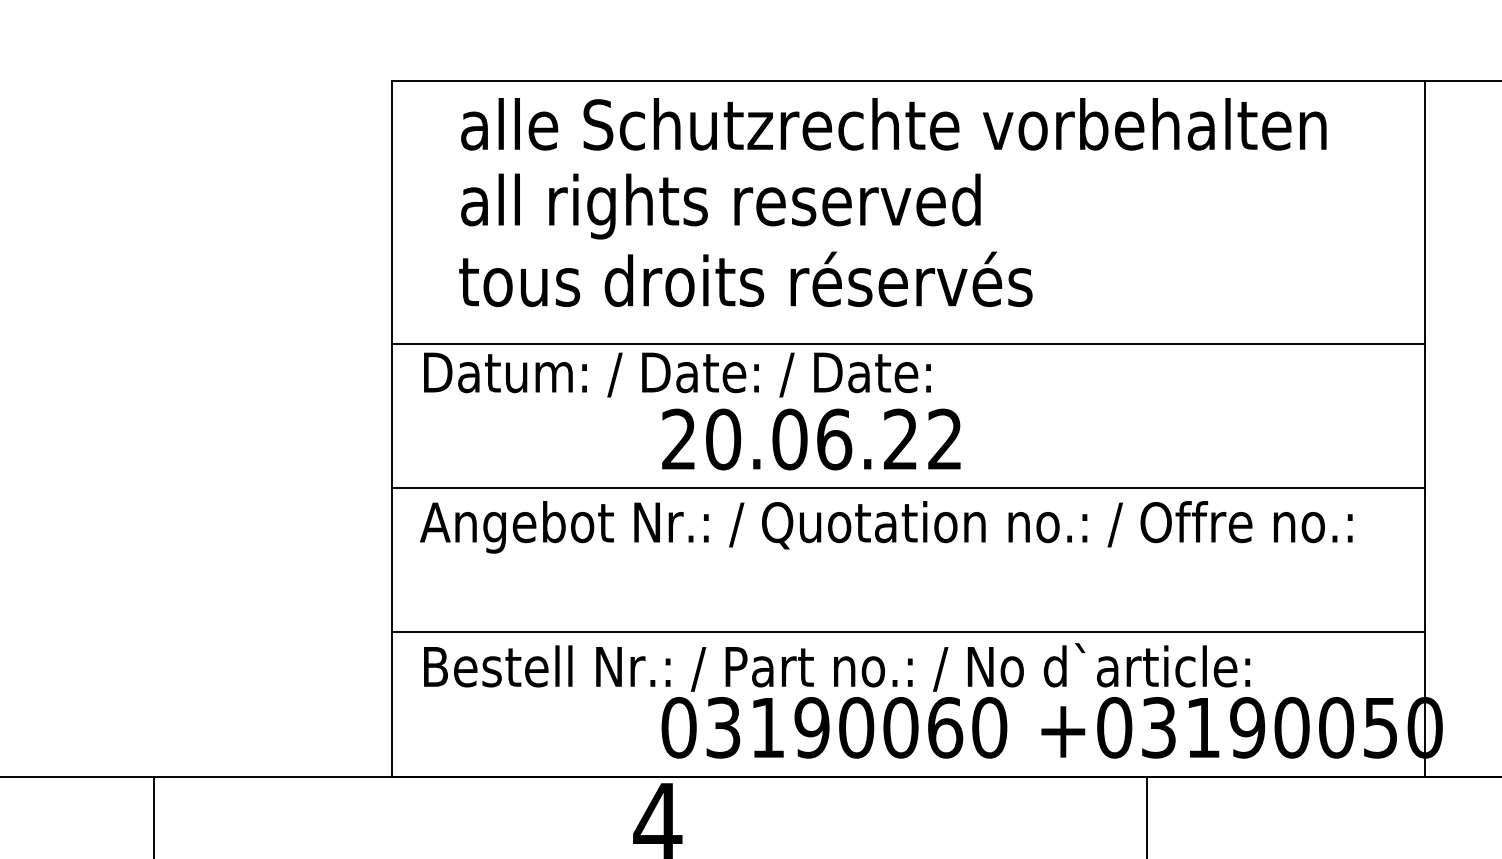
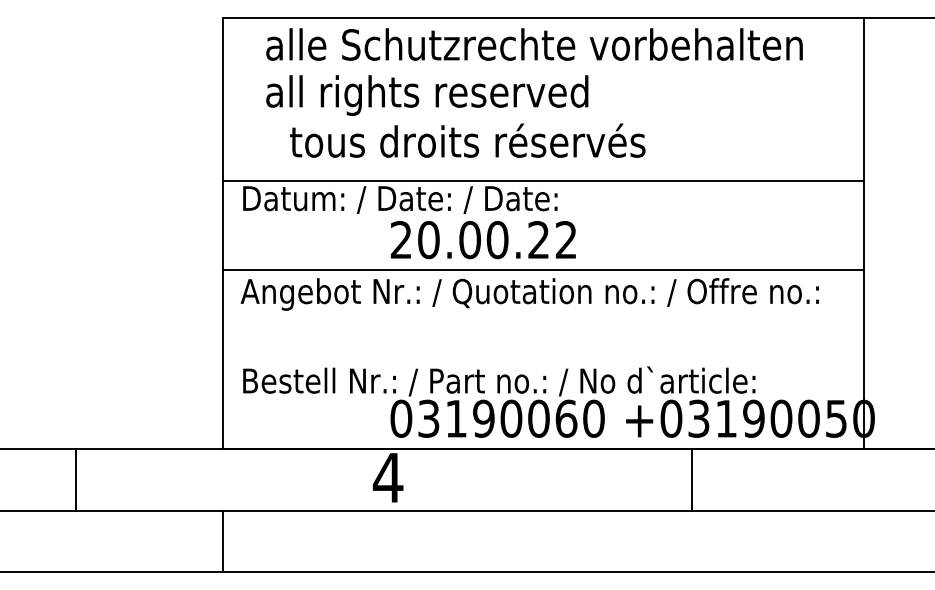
text: (745, 278) -> (467, 140), moved
text: (834, 438) -> (497, 239), 20.06.22 -> 20.00.22
line: (908, 632) -> (543, 359), removed

